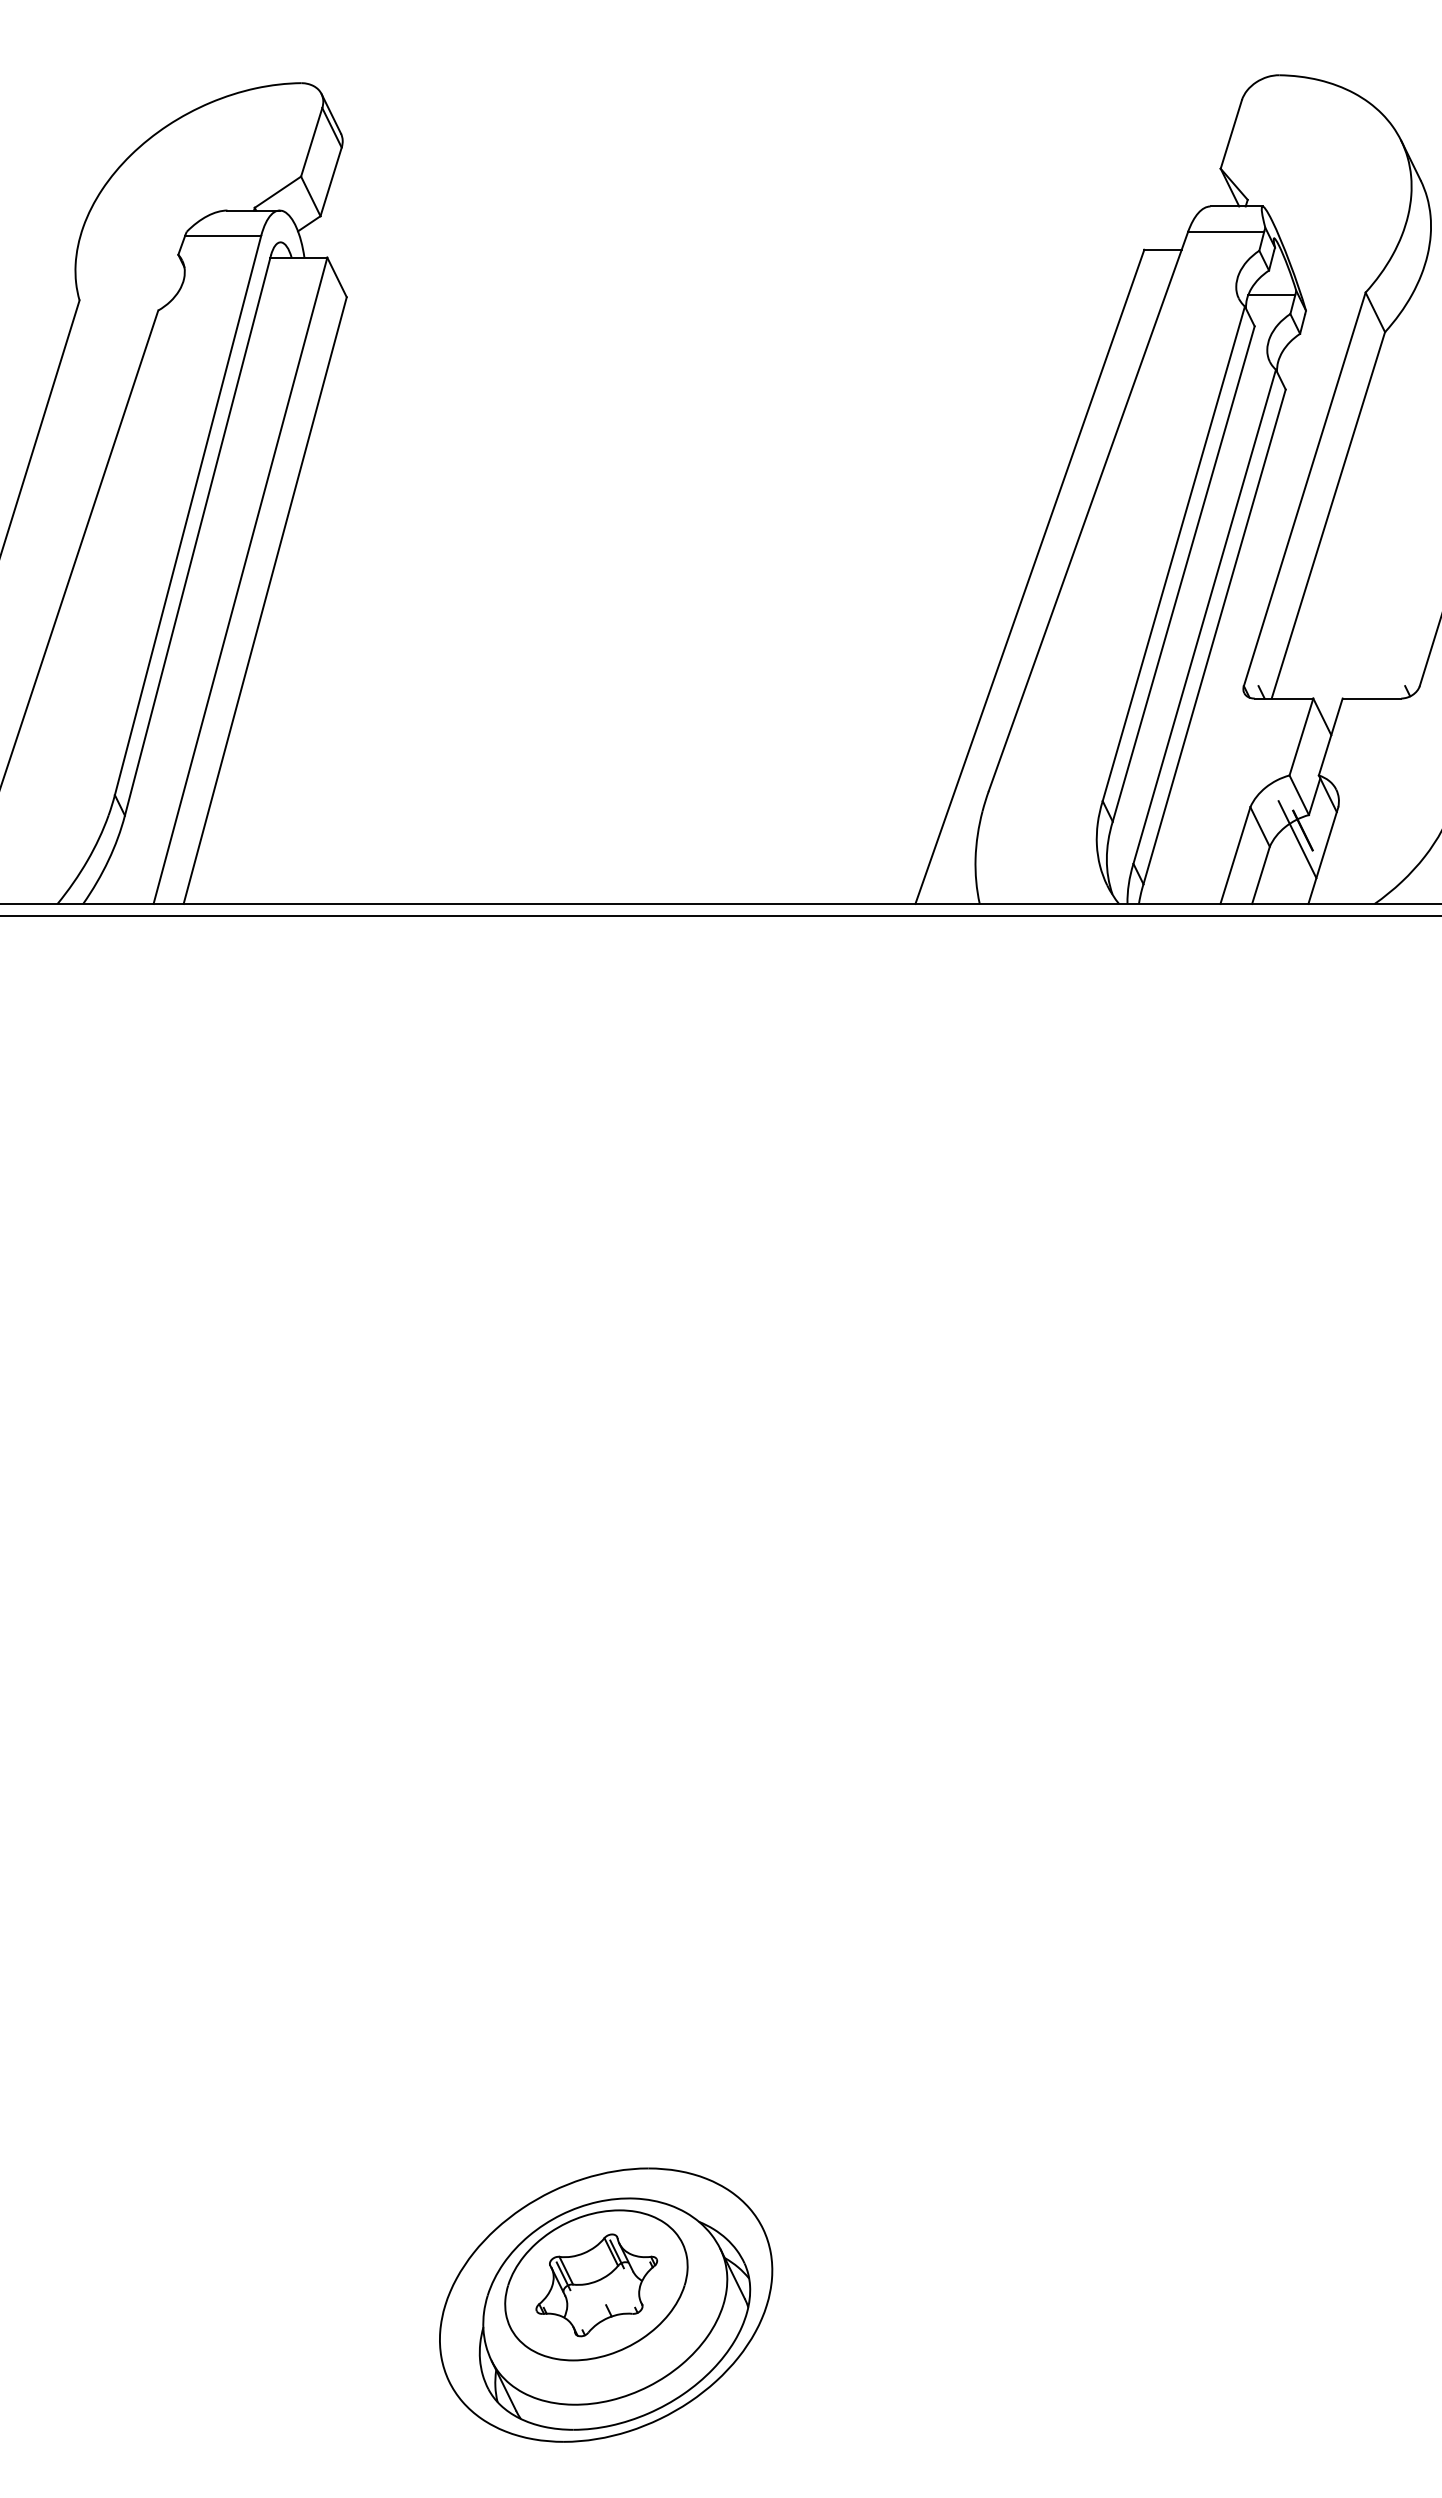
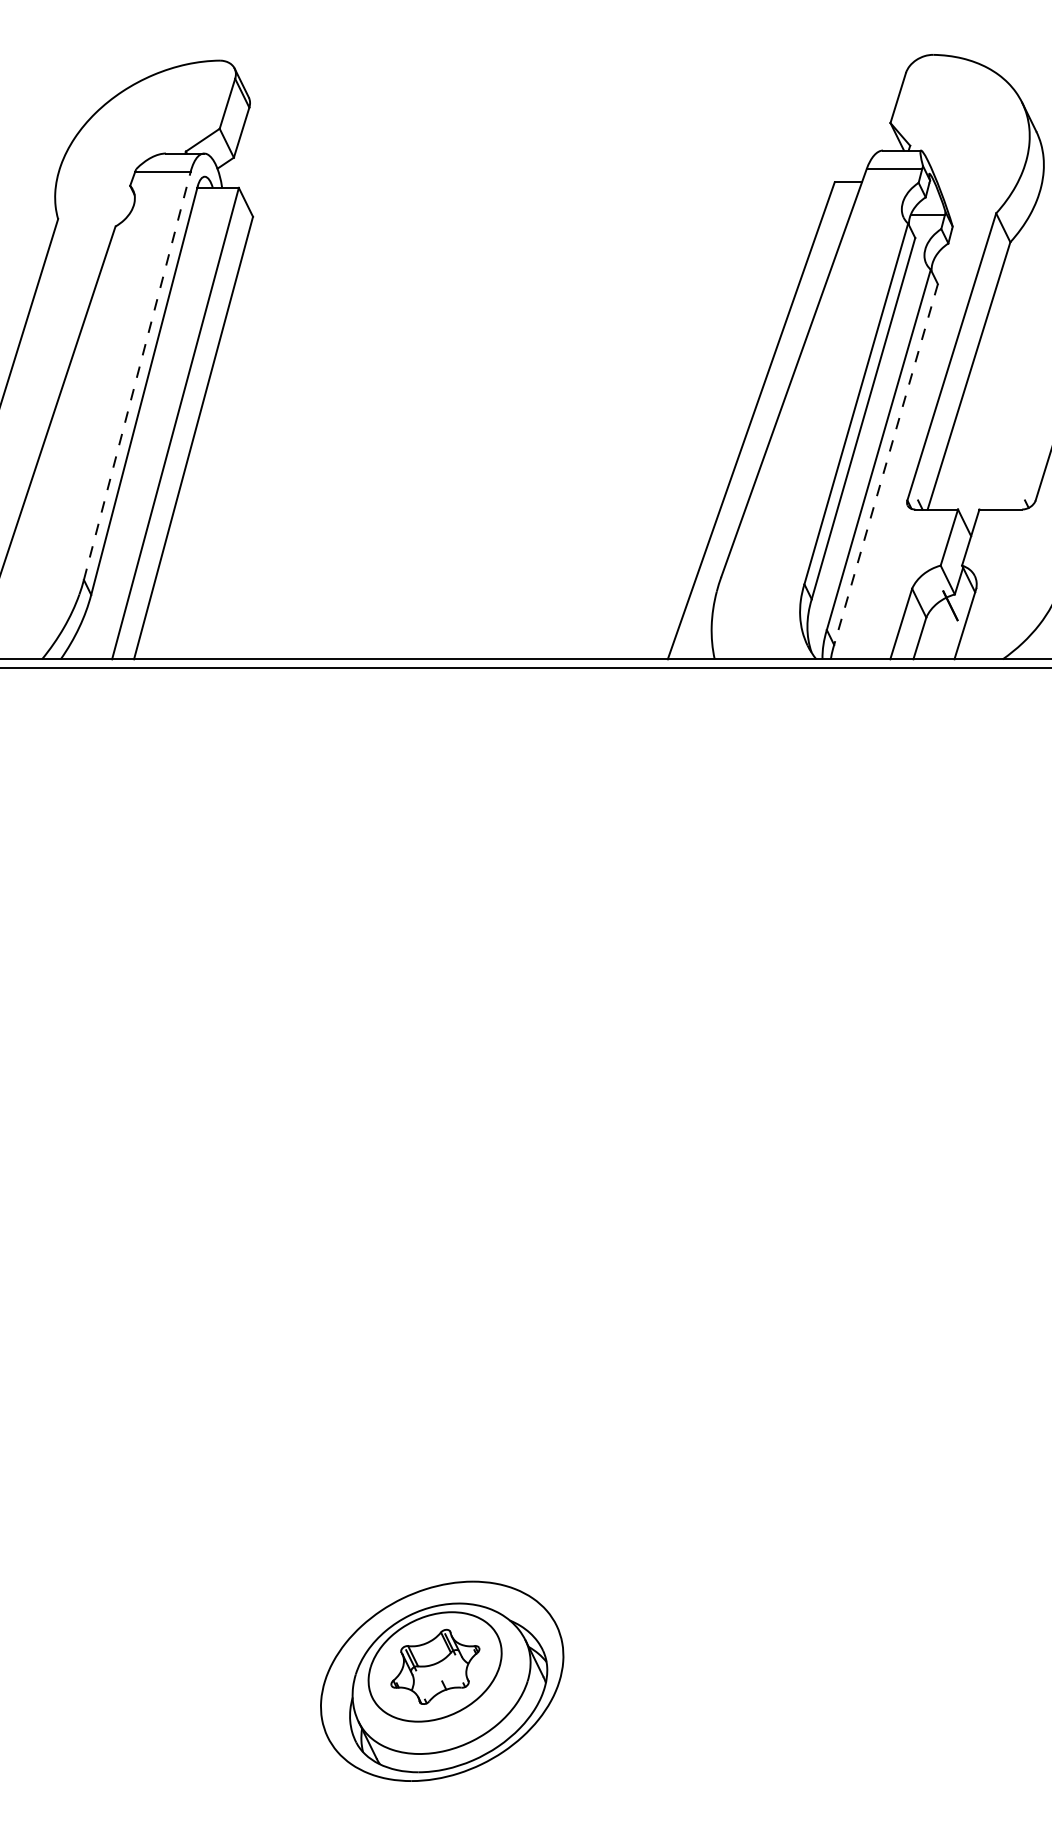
line: (188, 515) -> (137, 375), solid -> dashed
line: (1214, 637) -> (885, 464), solid -> dashed
line: (1297, 839) -> (946, 612), removed

